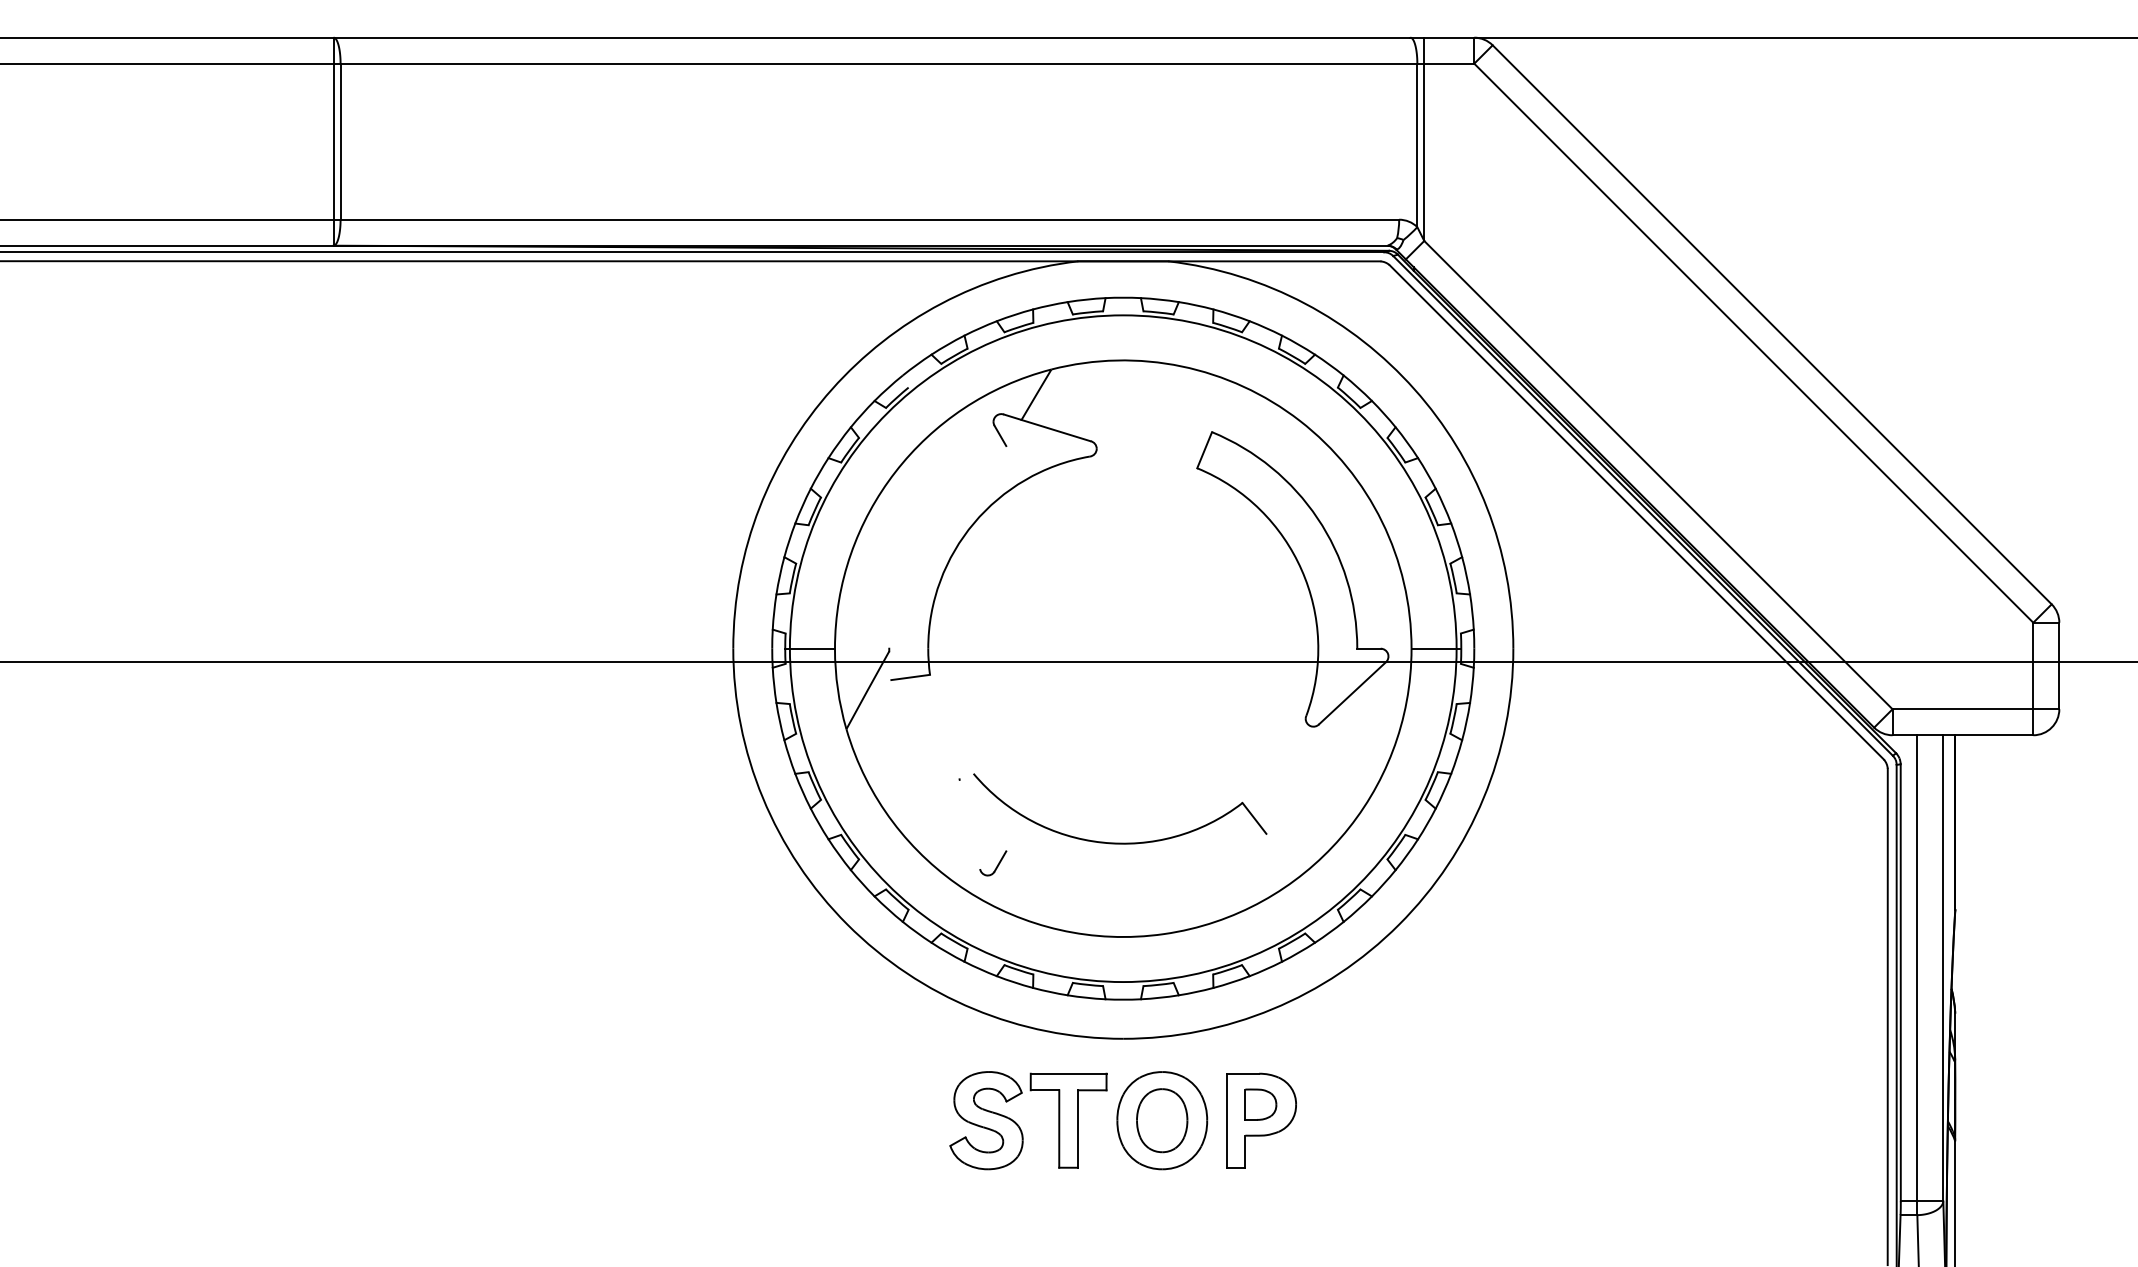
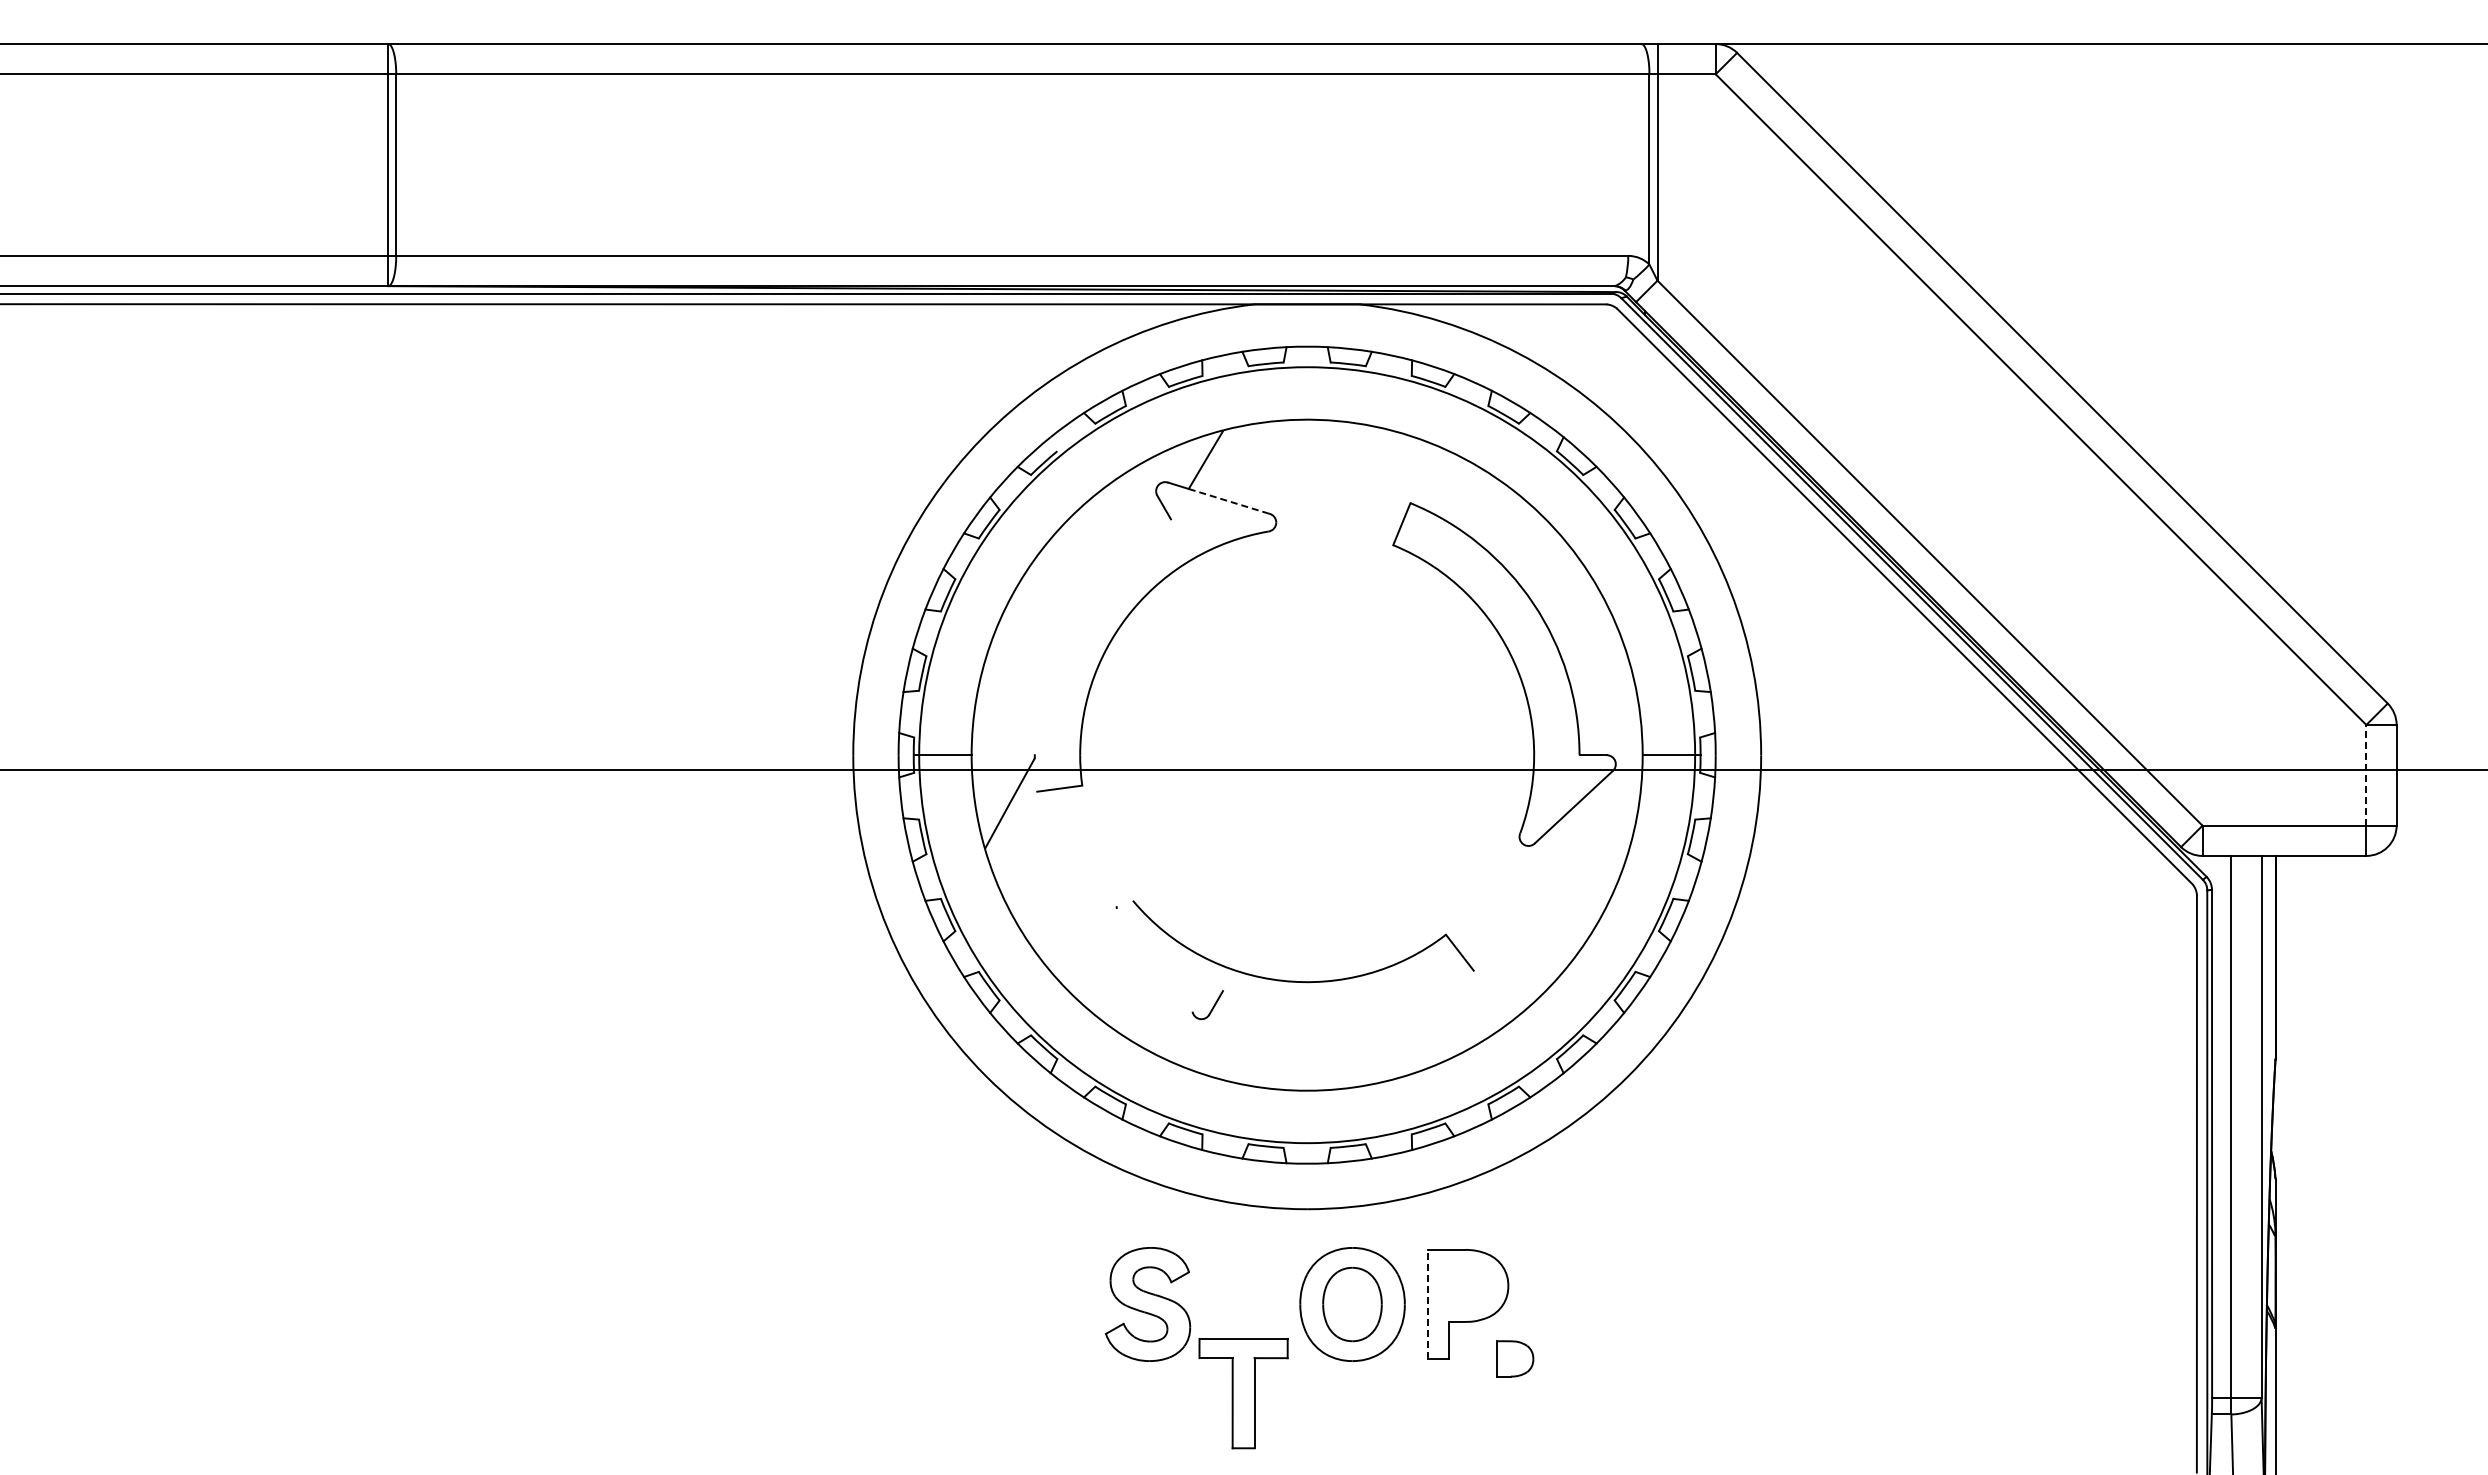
line: (1056, 430) -> (1229, 501), solid -> dashed
line: (2033, 665) -> (2366, 774), solid -> dashed
part: (992, 863) -> (1207, 1005), moved
part: (1261, 1104) -> (1515, 1358), moved
part: (1068, 1120) -> (1243, 1393), moved
line: (1226, 1120) -> (1427, 1304), solid -> dashed

